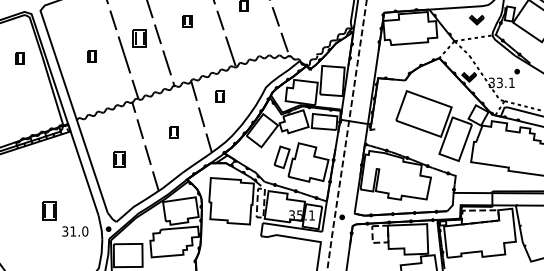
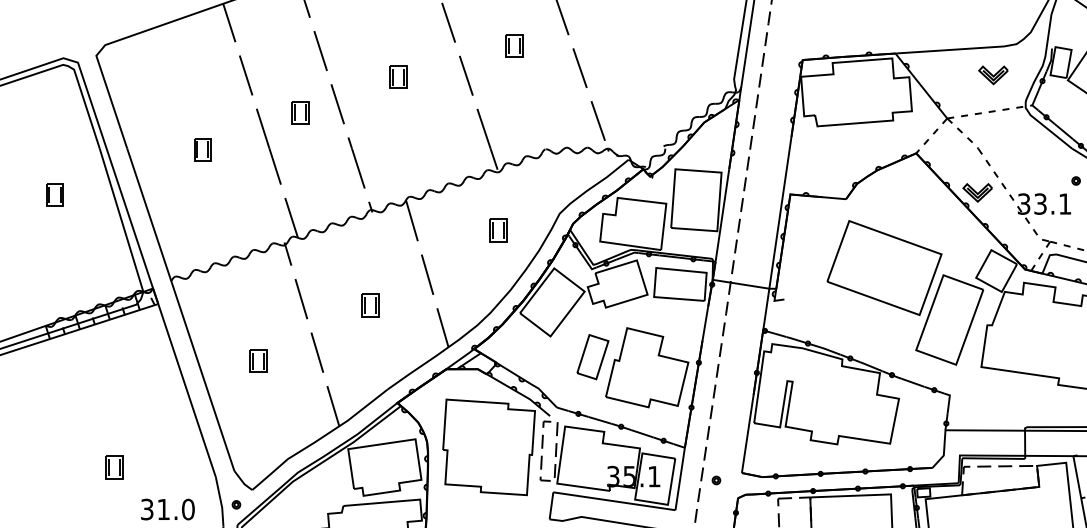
part: (139, 38) -> (299, 112), size x0.62
part: (19, 58) -> (53, 195), moved
part: (219, 96) -> (497, 230), moved
part: (119, 159) -> (258, 361), size x0.71
part: (48, 210) -> (112, 466), size x0.62

